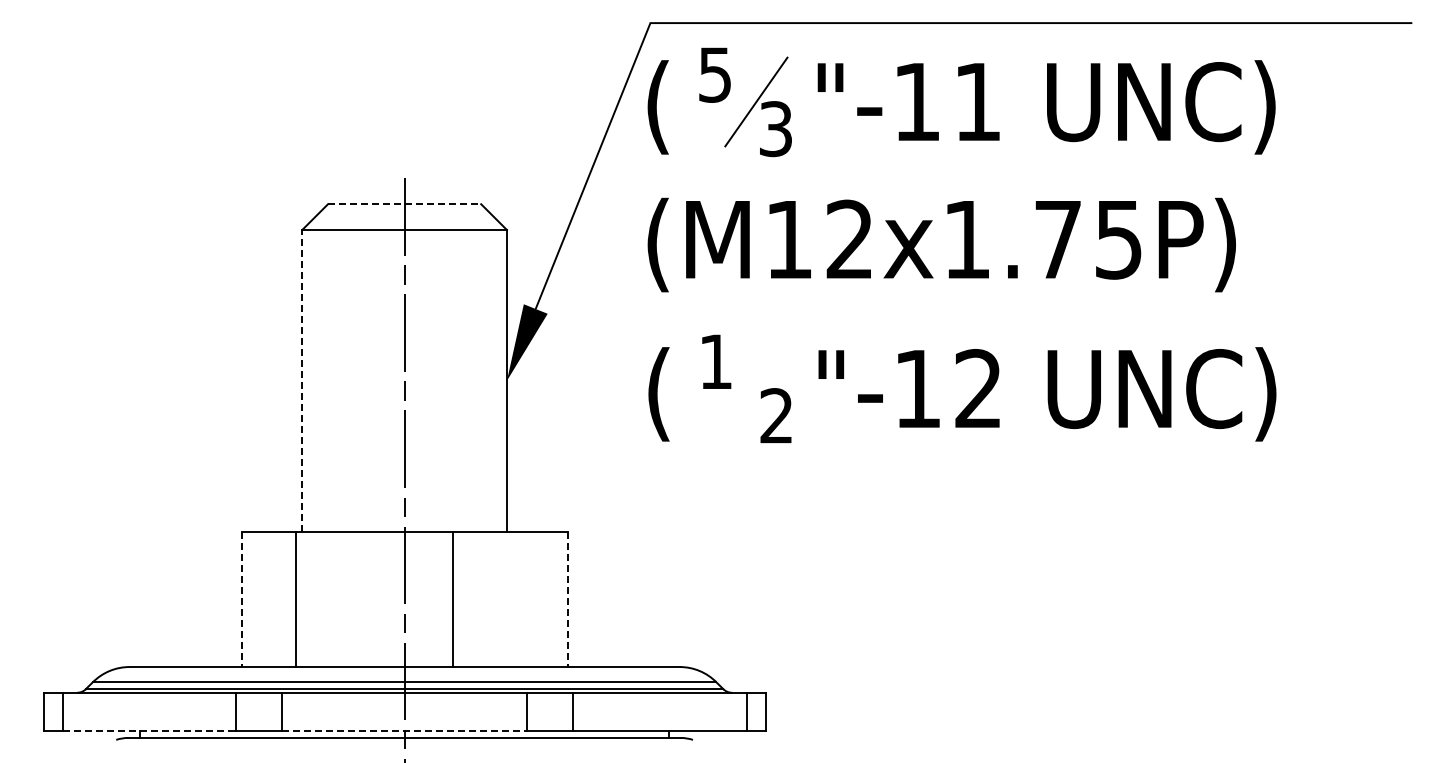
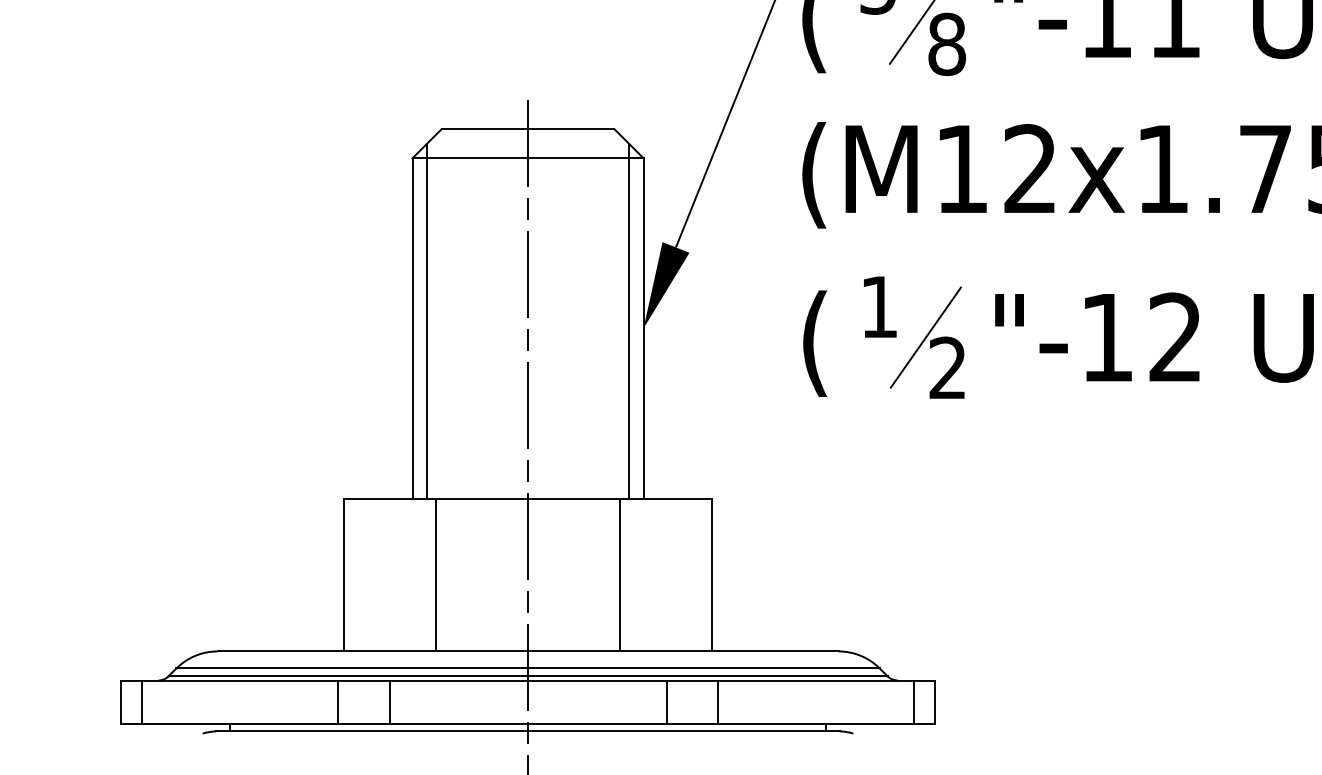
text: (775, 129) -> (946, 44), 3 -> 8
line: (404, 204) -> (527, 129), dashed -> solid
line: (315, 374) -> (427, 321), added
line: (494, 374) -> (629, 321), added
line: (302, 380) -> (412, 328), dashed -> solid
line: (757, 388) -> (926, 337), added
line: (241, 599) -> (343, 575), dashed -> solid
line: (296, 599) -> (436, 575), moved
line: (453, 599) -> (620, 575), moved
line: (567, 599) -> (711, 575), dashed -> solid
line: (149, 731) -> (240, 724), dashed -> solid
line: (404, 731) -> (527, 724), dashed -> solid

